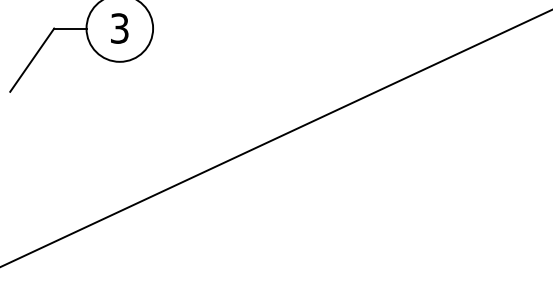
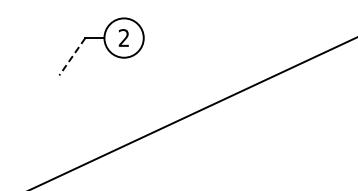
text: (118, 29) -> (123, 38), 3 -> 2
line: (32, 59) -> (72, 56), solid -> dashed

